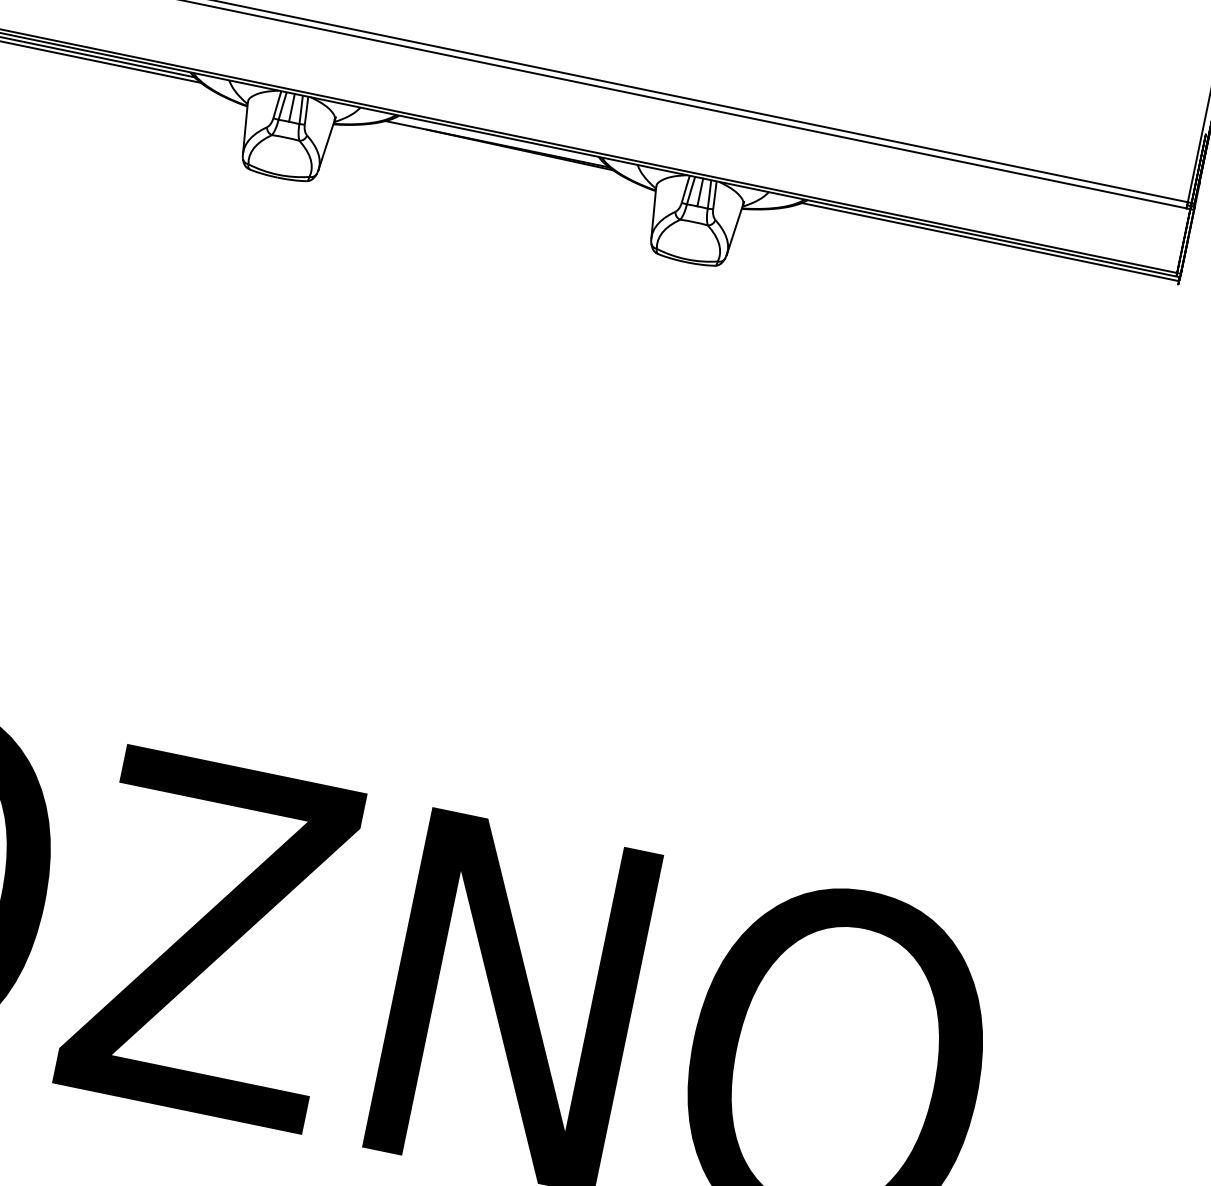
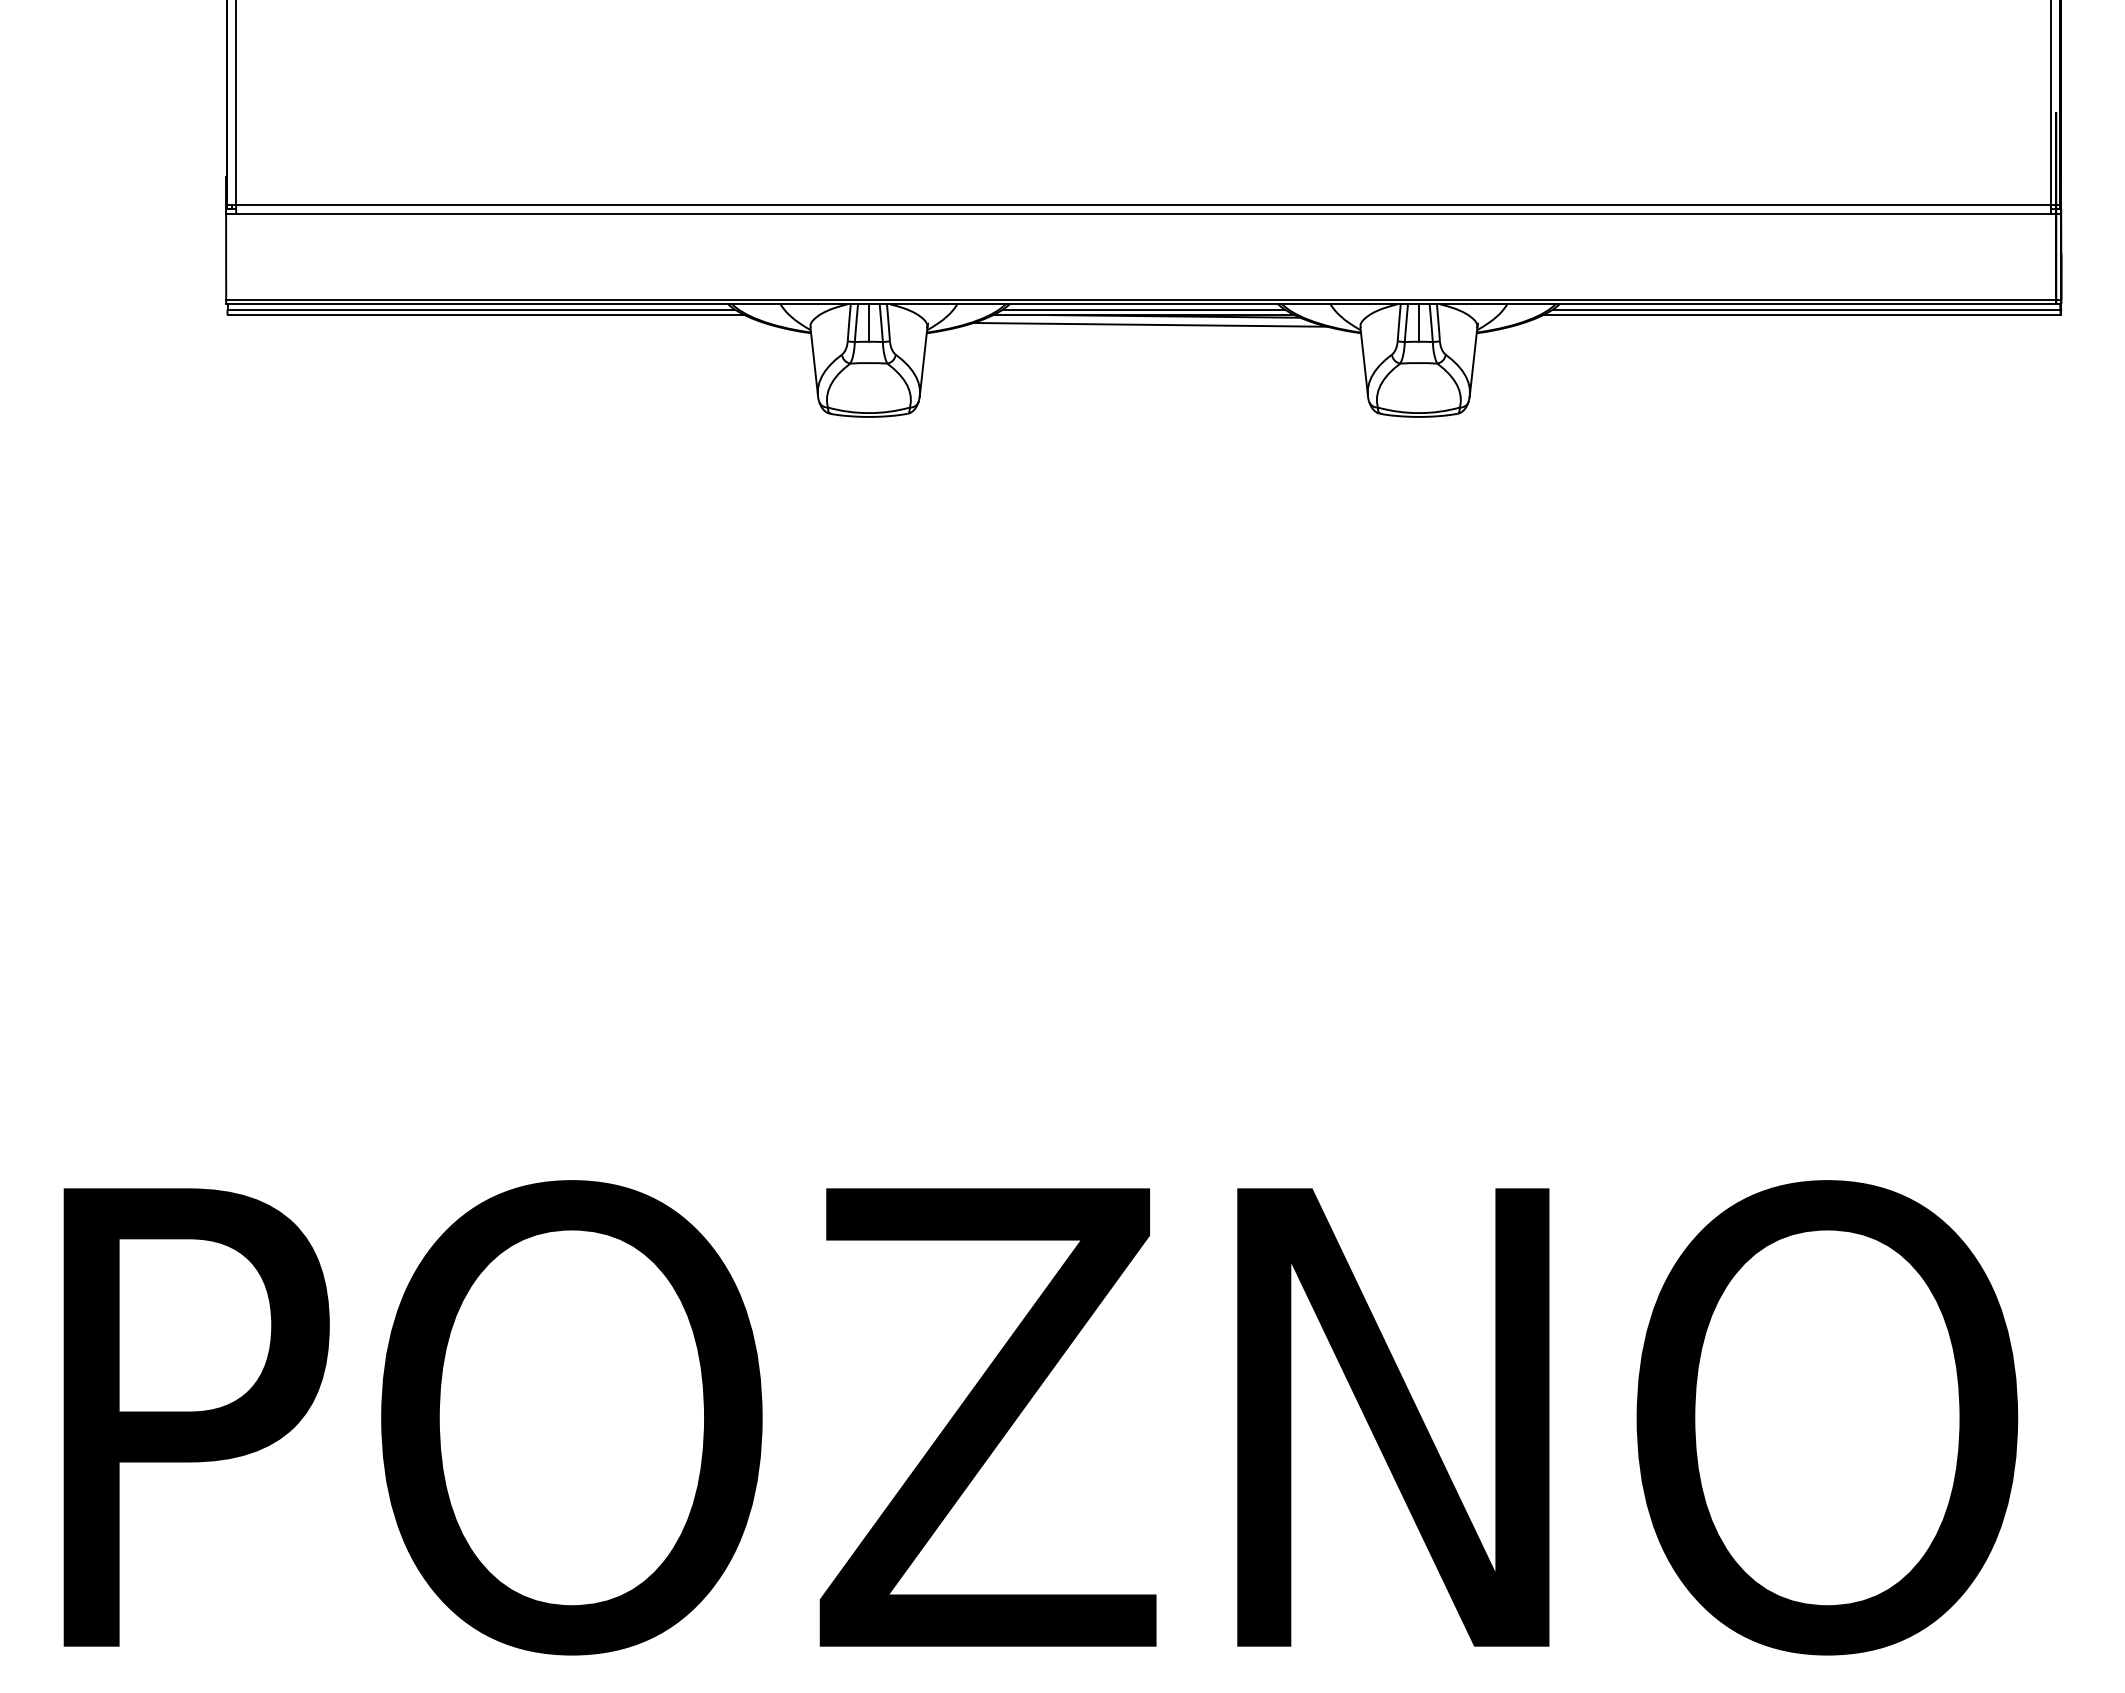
line: (497, 140) -> (1143, 309), added
line: (500, 152) -> (1150, 324), added
line: (985, 245) -> (1801, 315), added

